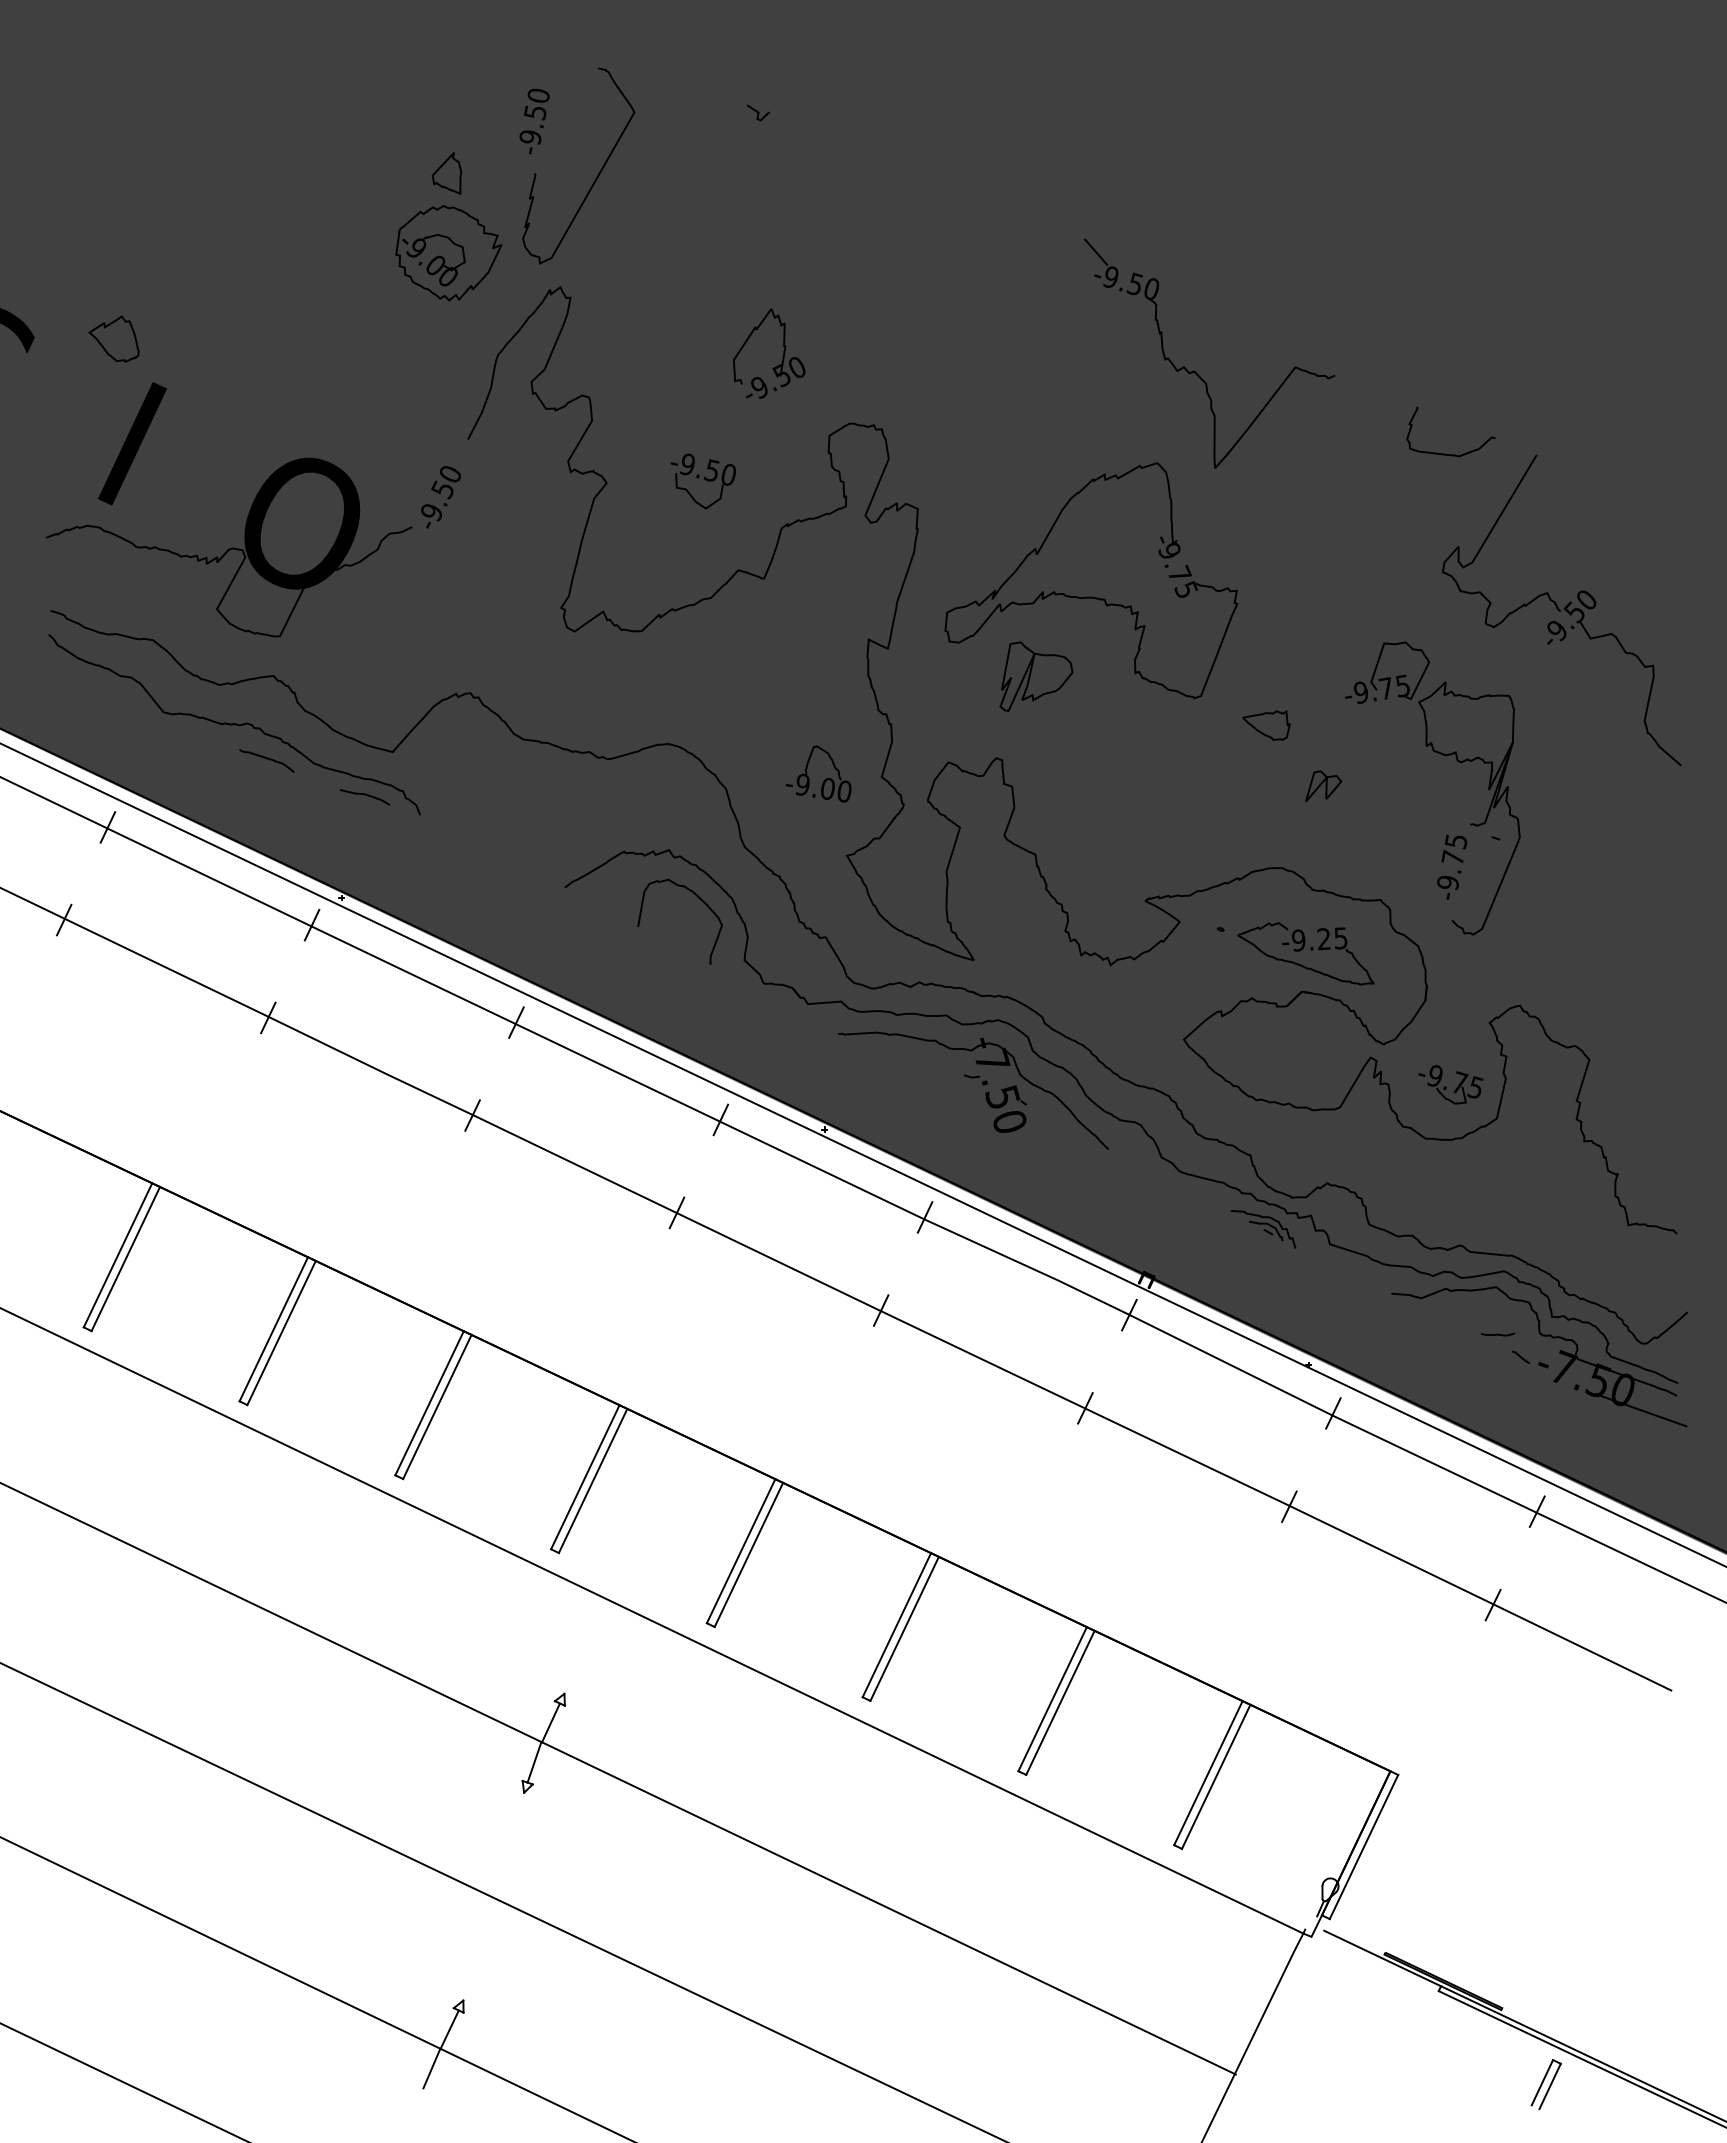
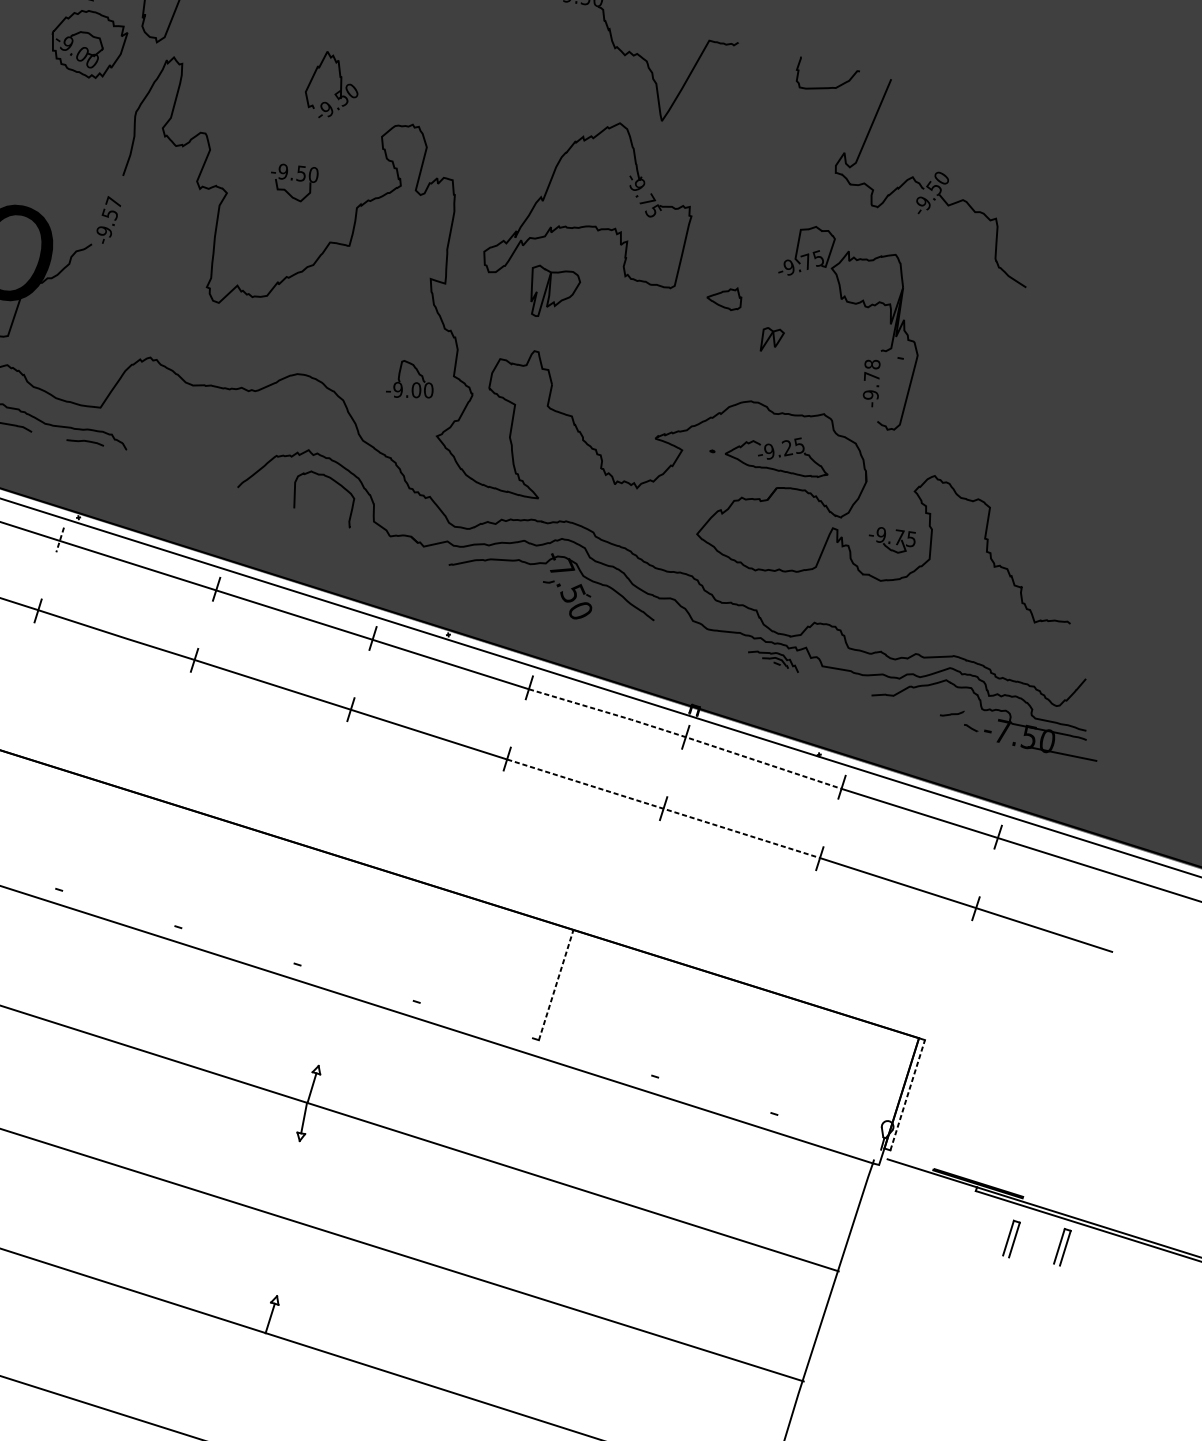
text: (449, 472) -> (113, 201), -9.50 -> -9.57
text: (1456, 841) -> (872, 364), -9.75 -> -9.78
line: (312, 925) -> (60, 540), solid -> dashed
line: (1129, 1314) -> (685, 736), solid -> dashed
line: (273, 1329) -> (73, 833), removed
line: (281, 1332) -> (79, 835), removed
line: (429, 1403) -> (192, 871), removed
line: (437, 1406) -> (198, 872), removed
line: (1085, 1408) -> (663, 808), solid -> dashed
line: (585, 1477) -> (311, 908), removed
line: (592, 1480) -> (317, 910), removed
line: (740, 1551) -> (430, 946), removed
line: (748, 1554) -> (436, 947), removed
line: (896, 1625) -> (550, 983), removed
line: (904, 1628) -> (556, 984), solid -> dashed
line: (1052, 1699) -> (669, 1020), removed
line: (1060, 1702) -> (675, 1022), removed
line: (1208, 1773) -> (788, 1058), removed
line: (1215, 1776) -> (794, 1059), removed
line: (1364, 1847) -> (908, 1095), solid -> dashed
part: (1477, 2063) -> (1010, 1239), added
line: (431, 2068) -> (261, 1348), removed

